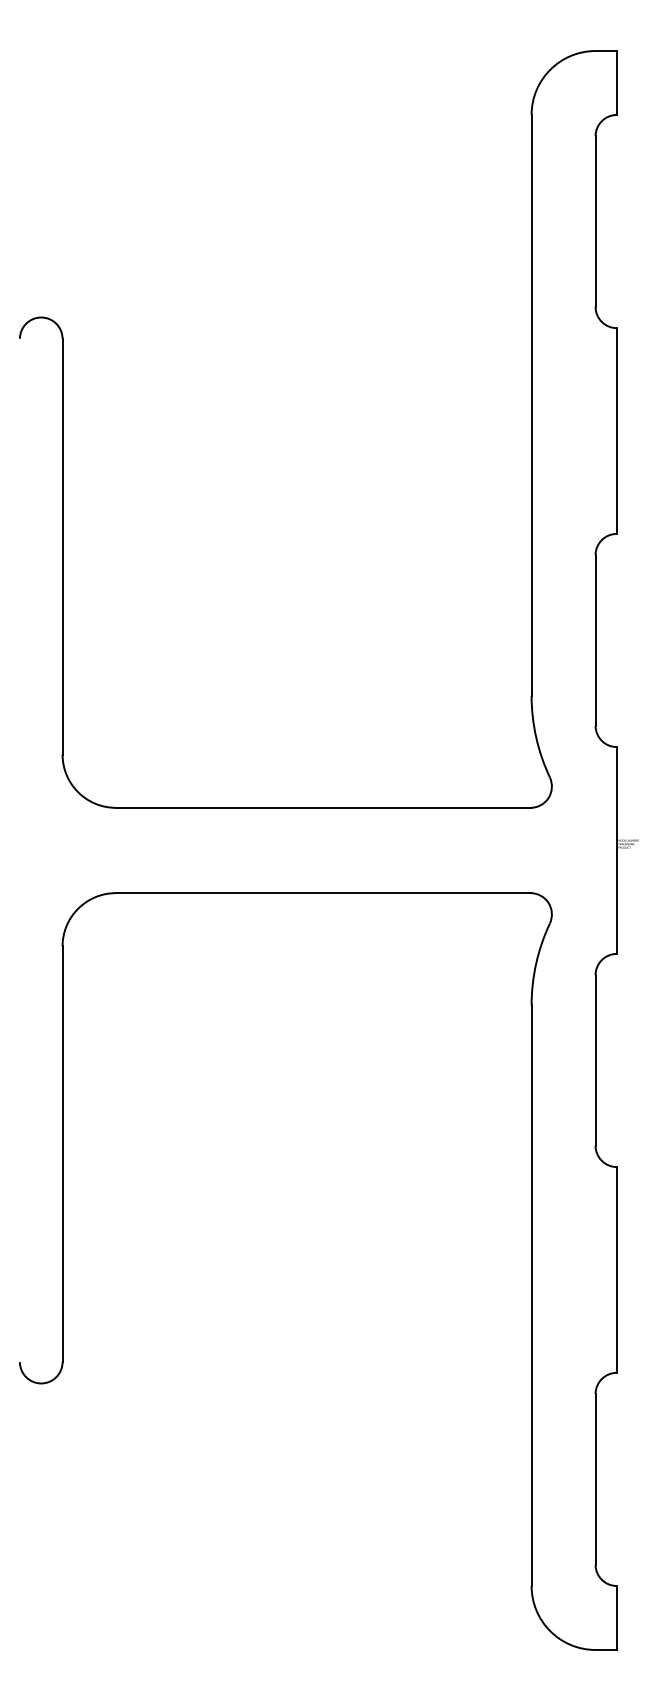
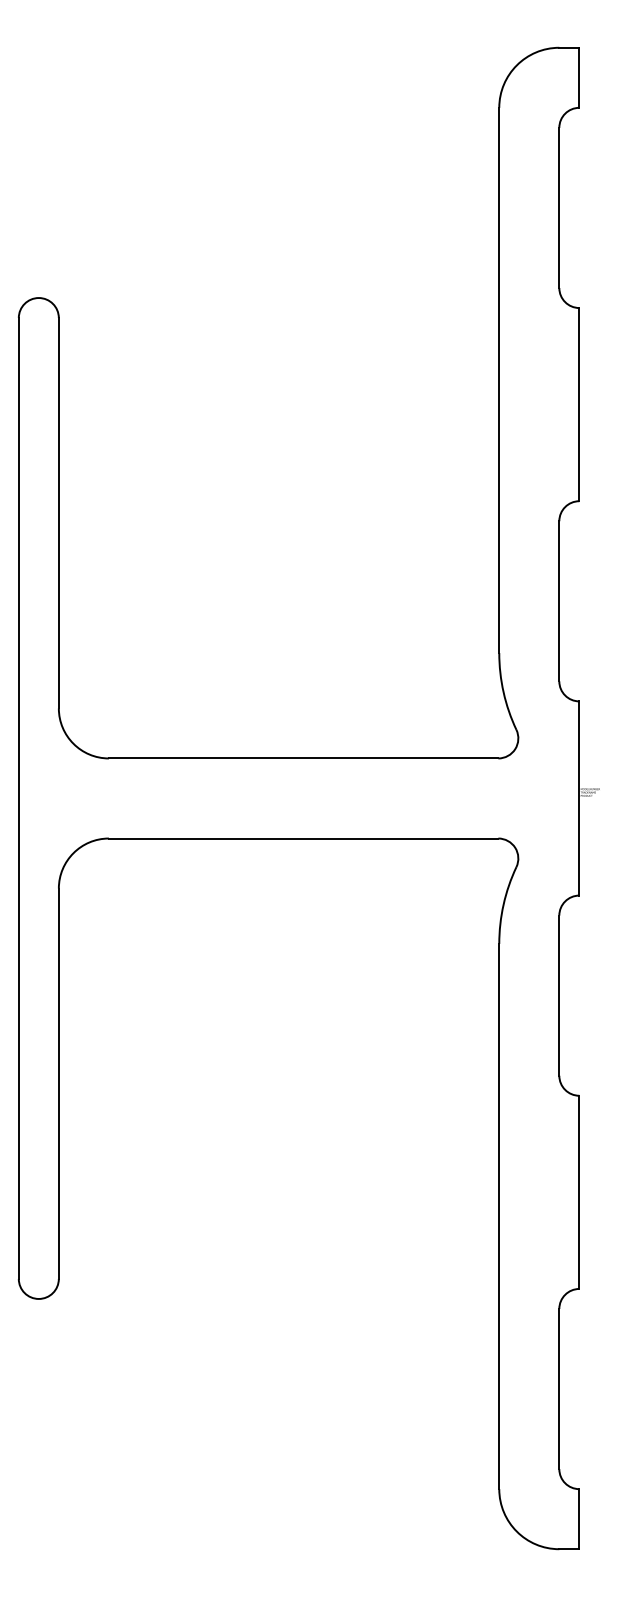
line: (19, 850) -> (18, 798), added

